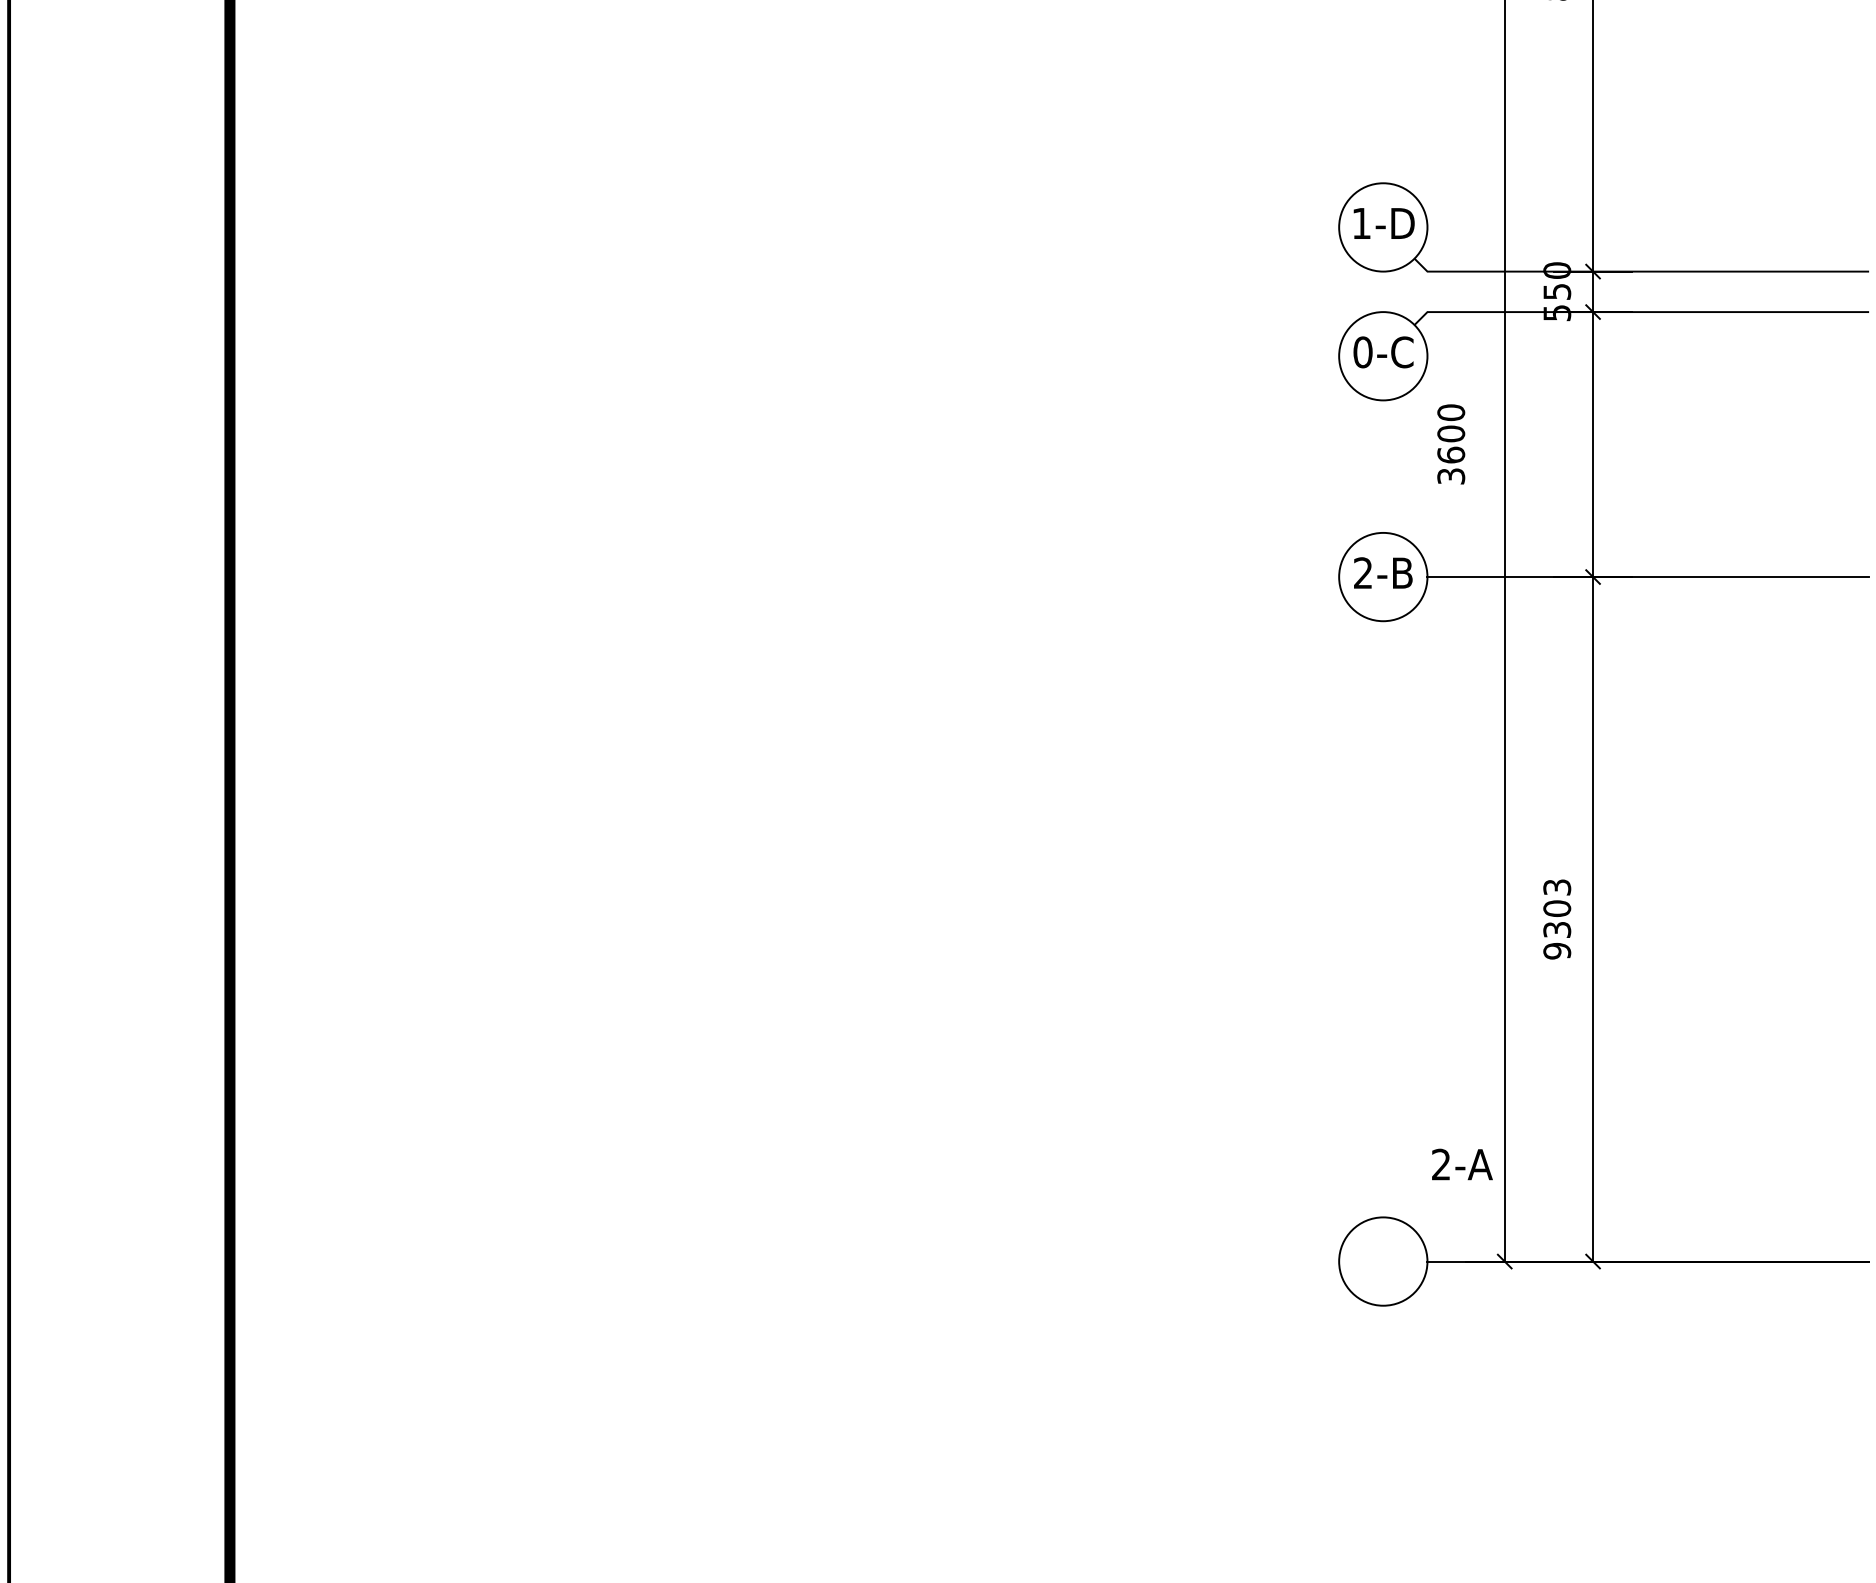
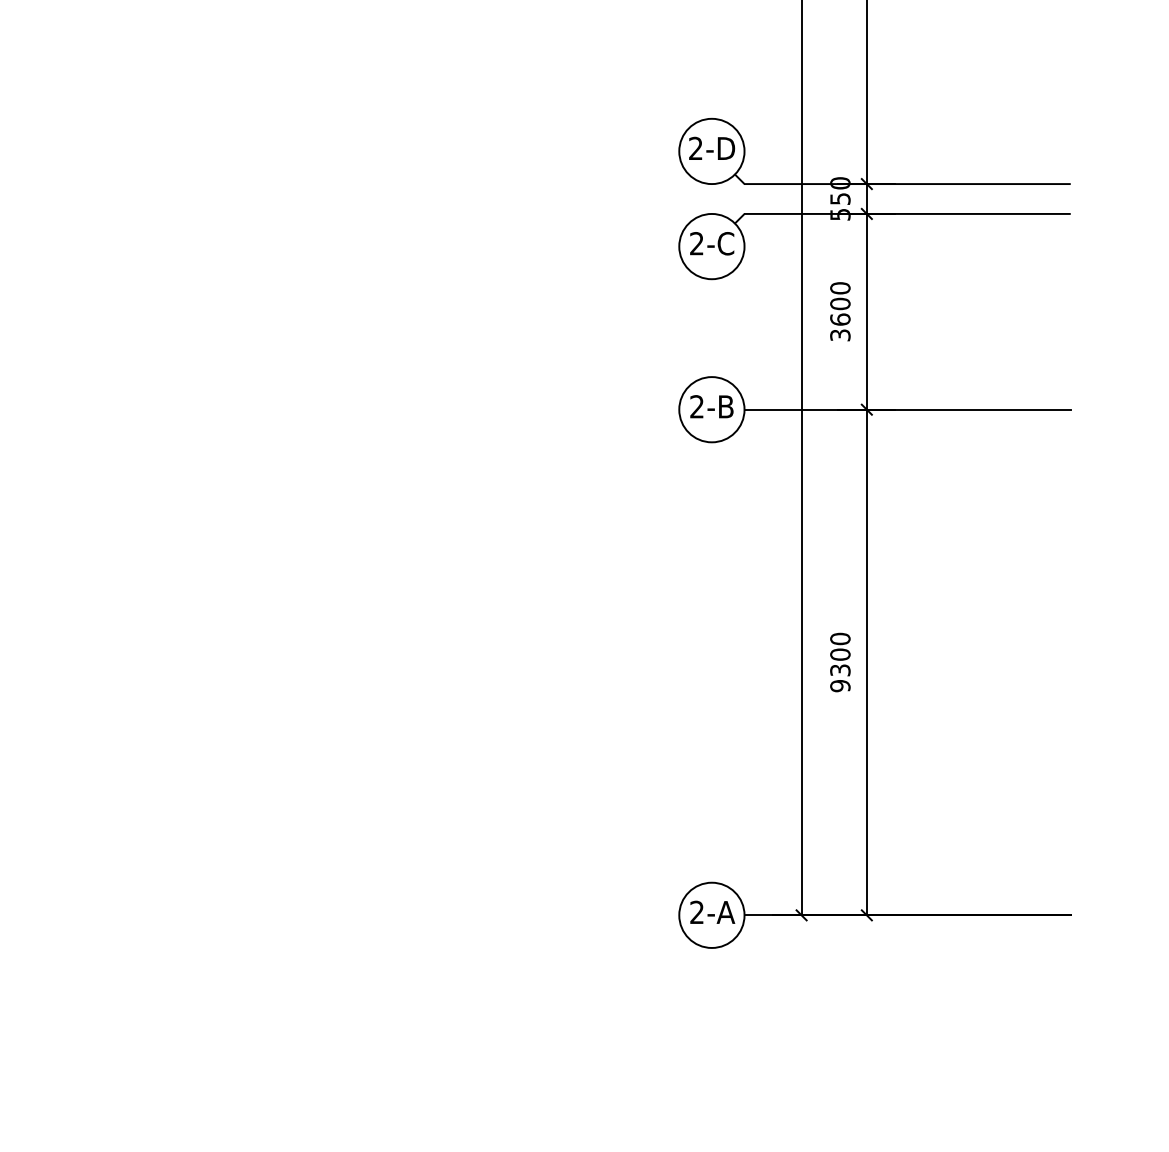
text: (1361, 222) -> (695, 147), 1-D -> 2-D
text: (1362, 352) -> (696, 243), 0-C -> 2-C
text: (1451, 444) -> (840, 311), moved
text: (1557, 887) -> (840, 639), 9303 -> 9300
text: (1462, 1164) -> (712, 912), moved

